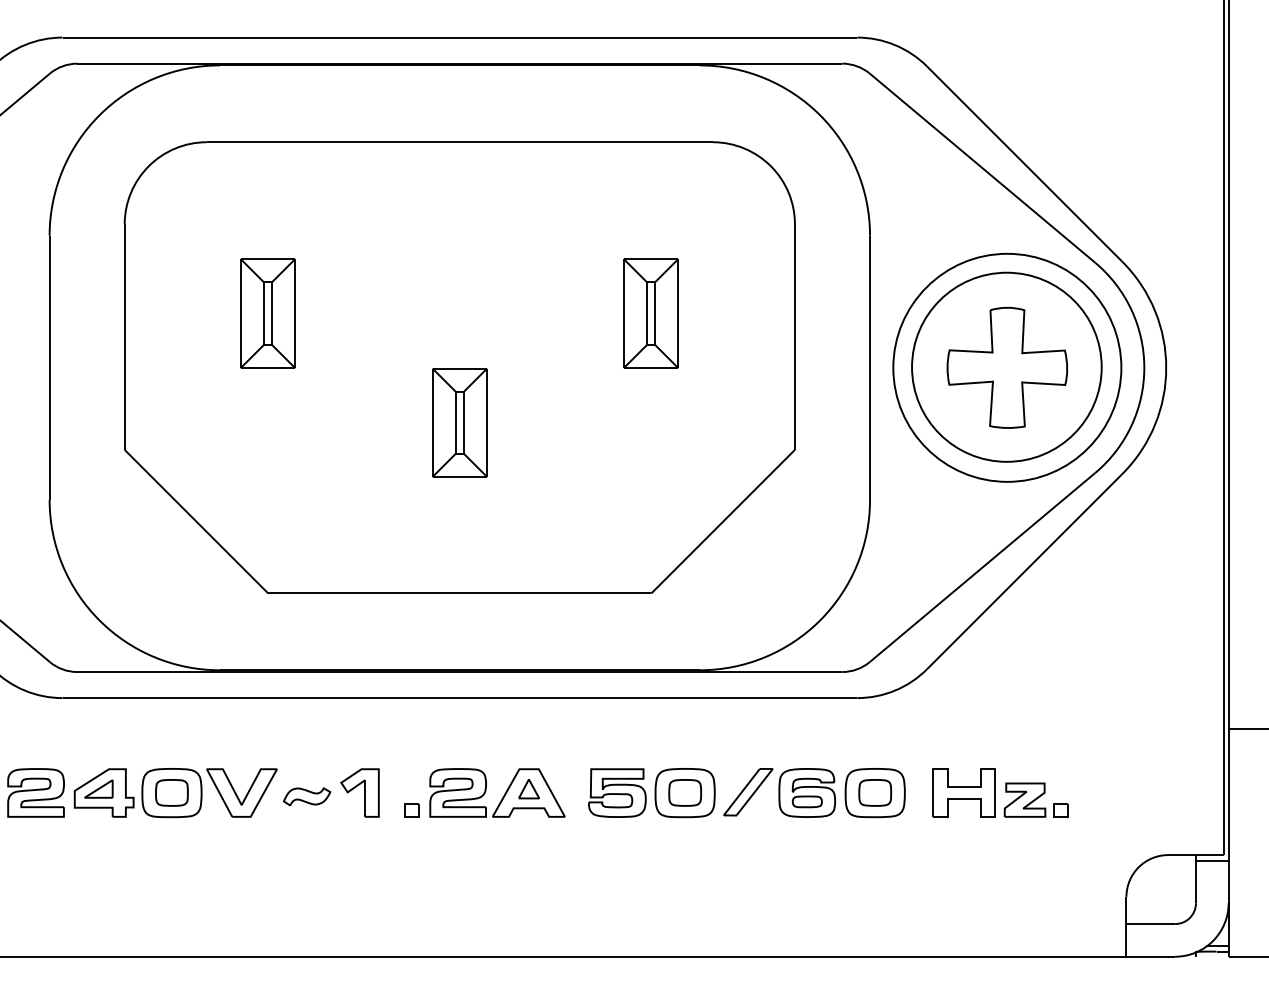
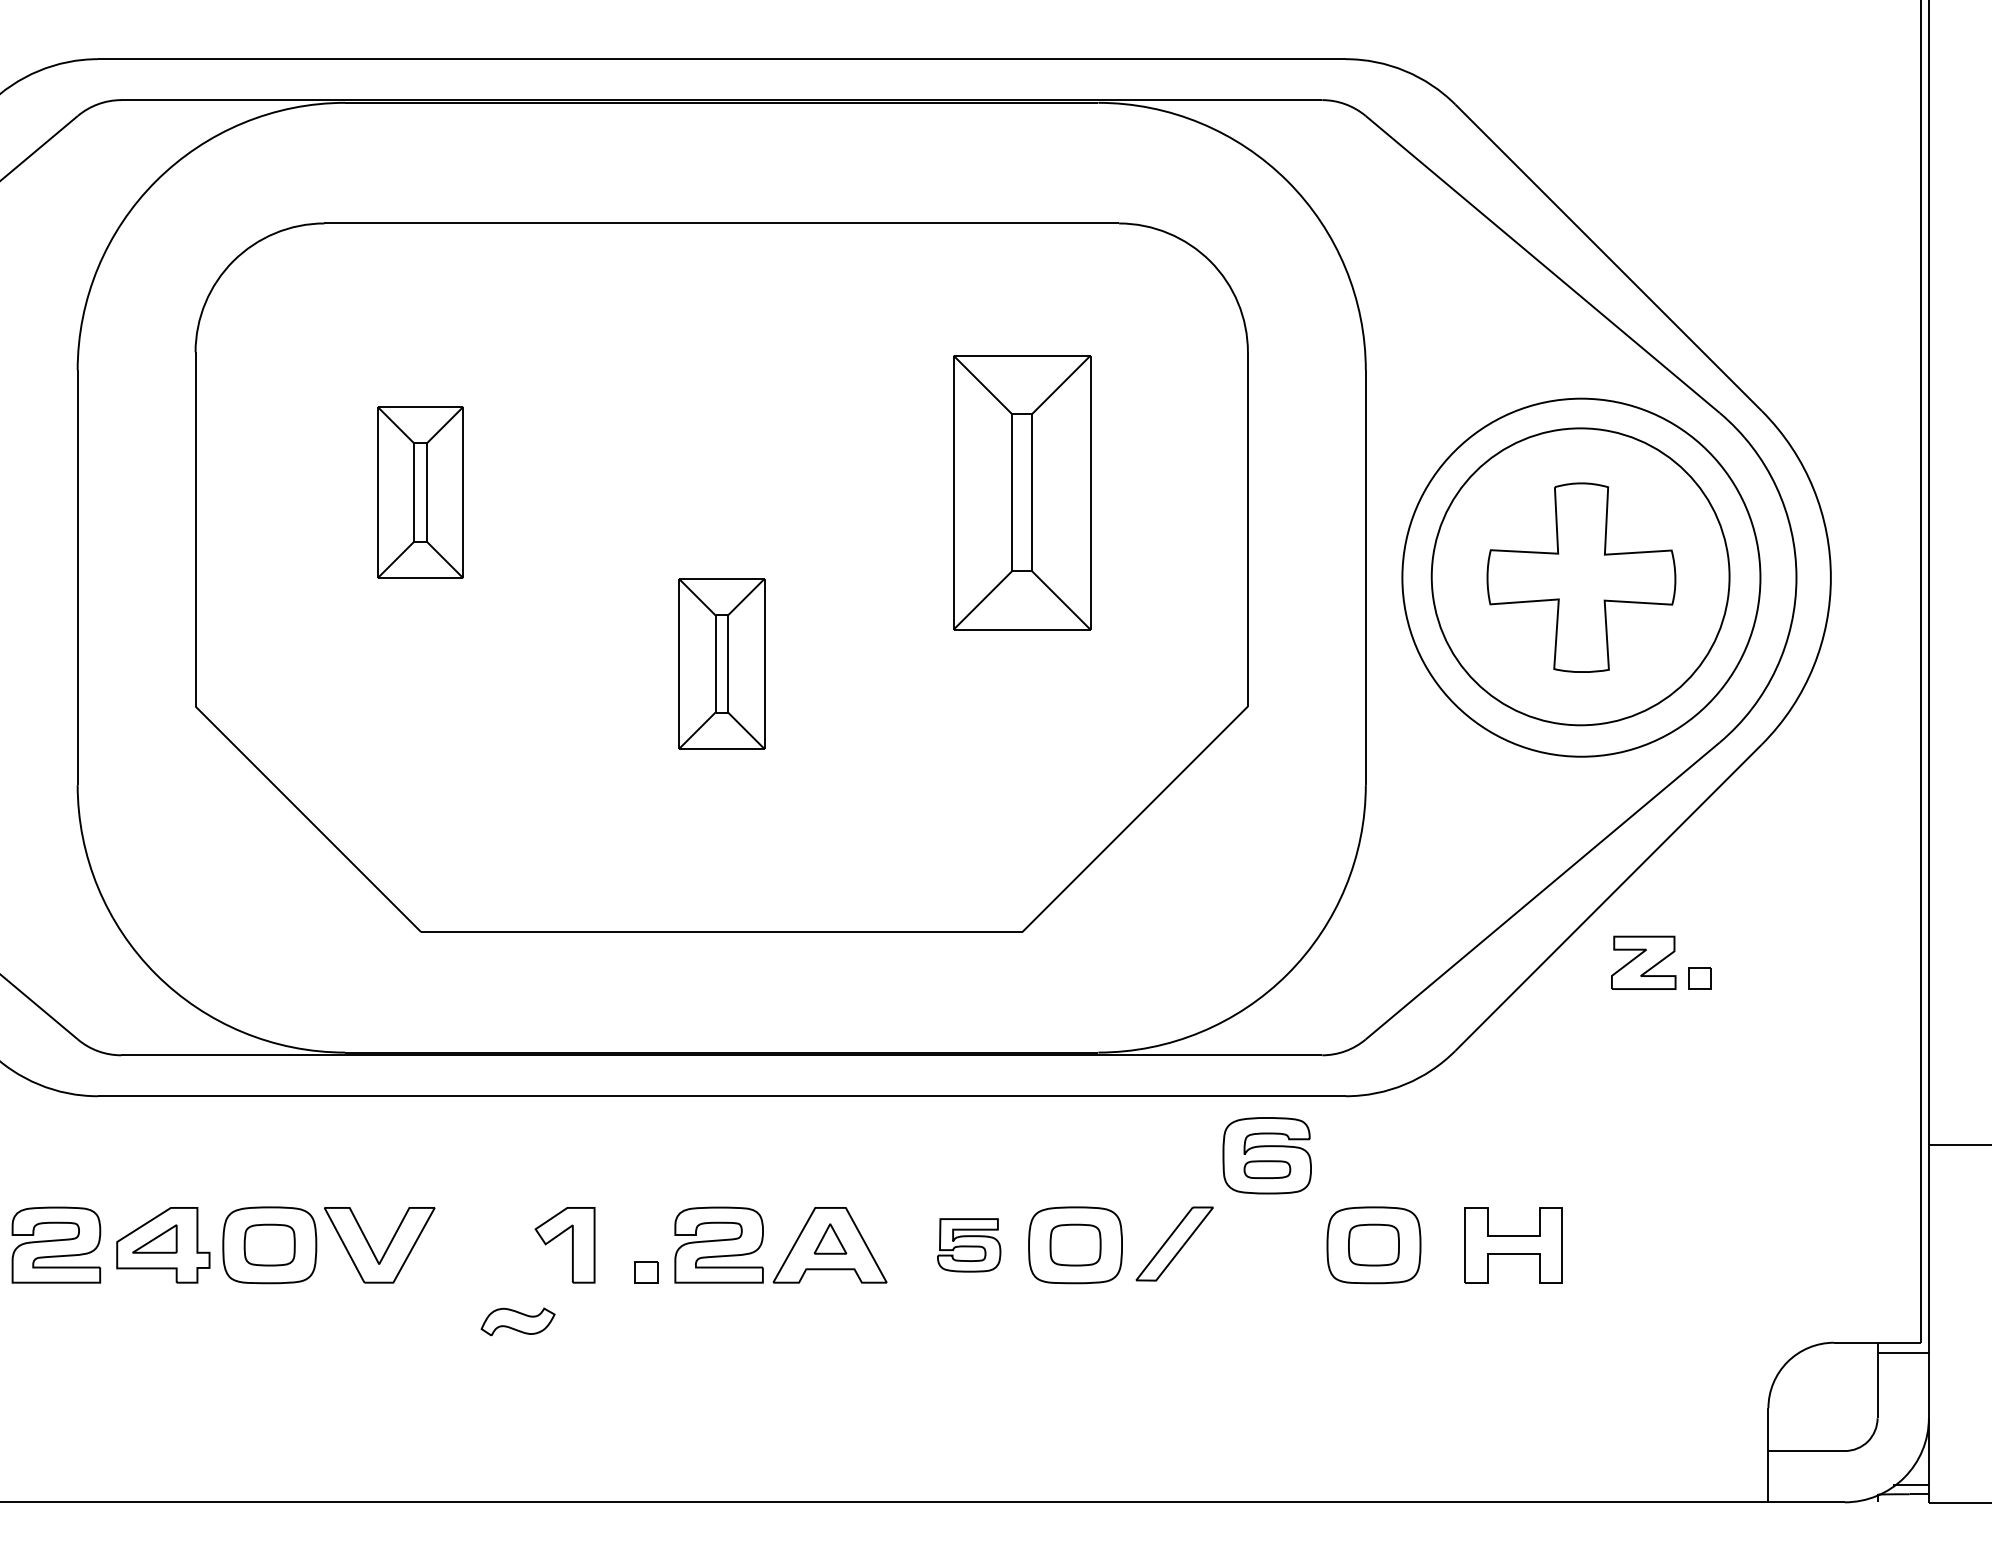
part: (650, 313) -> (1021, 492), size x1.6
part: (617, 792) -> (969, 1244), size x0.7
part: (806, 792) -> (1266, 1154), moved
part: (307, 796) -> (518, 1321), moved
part: (1035, 799) -> (1660, 961), moved

